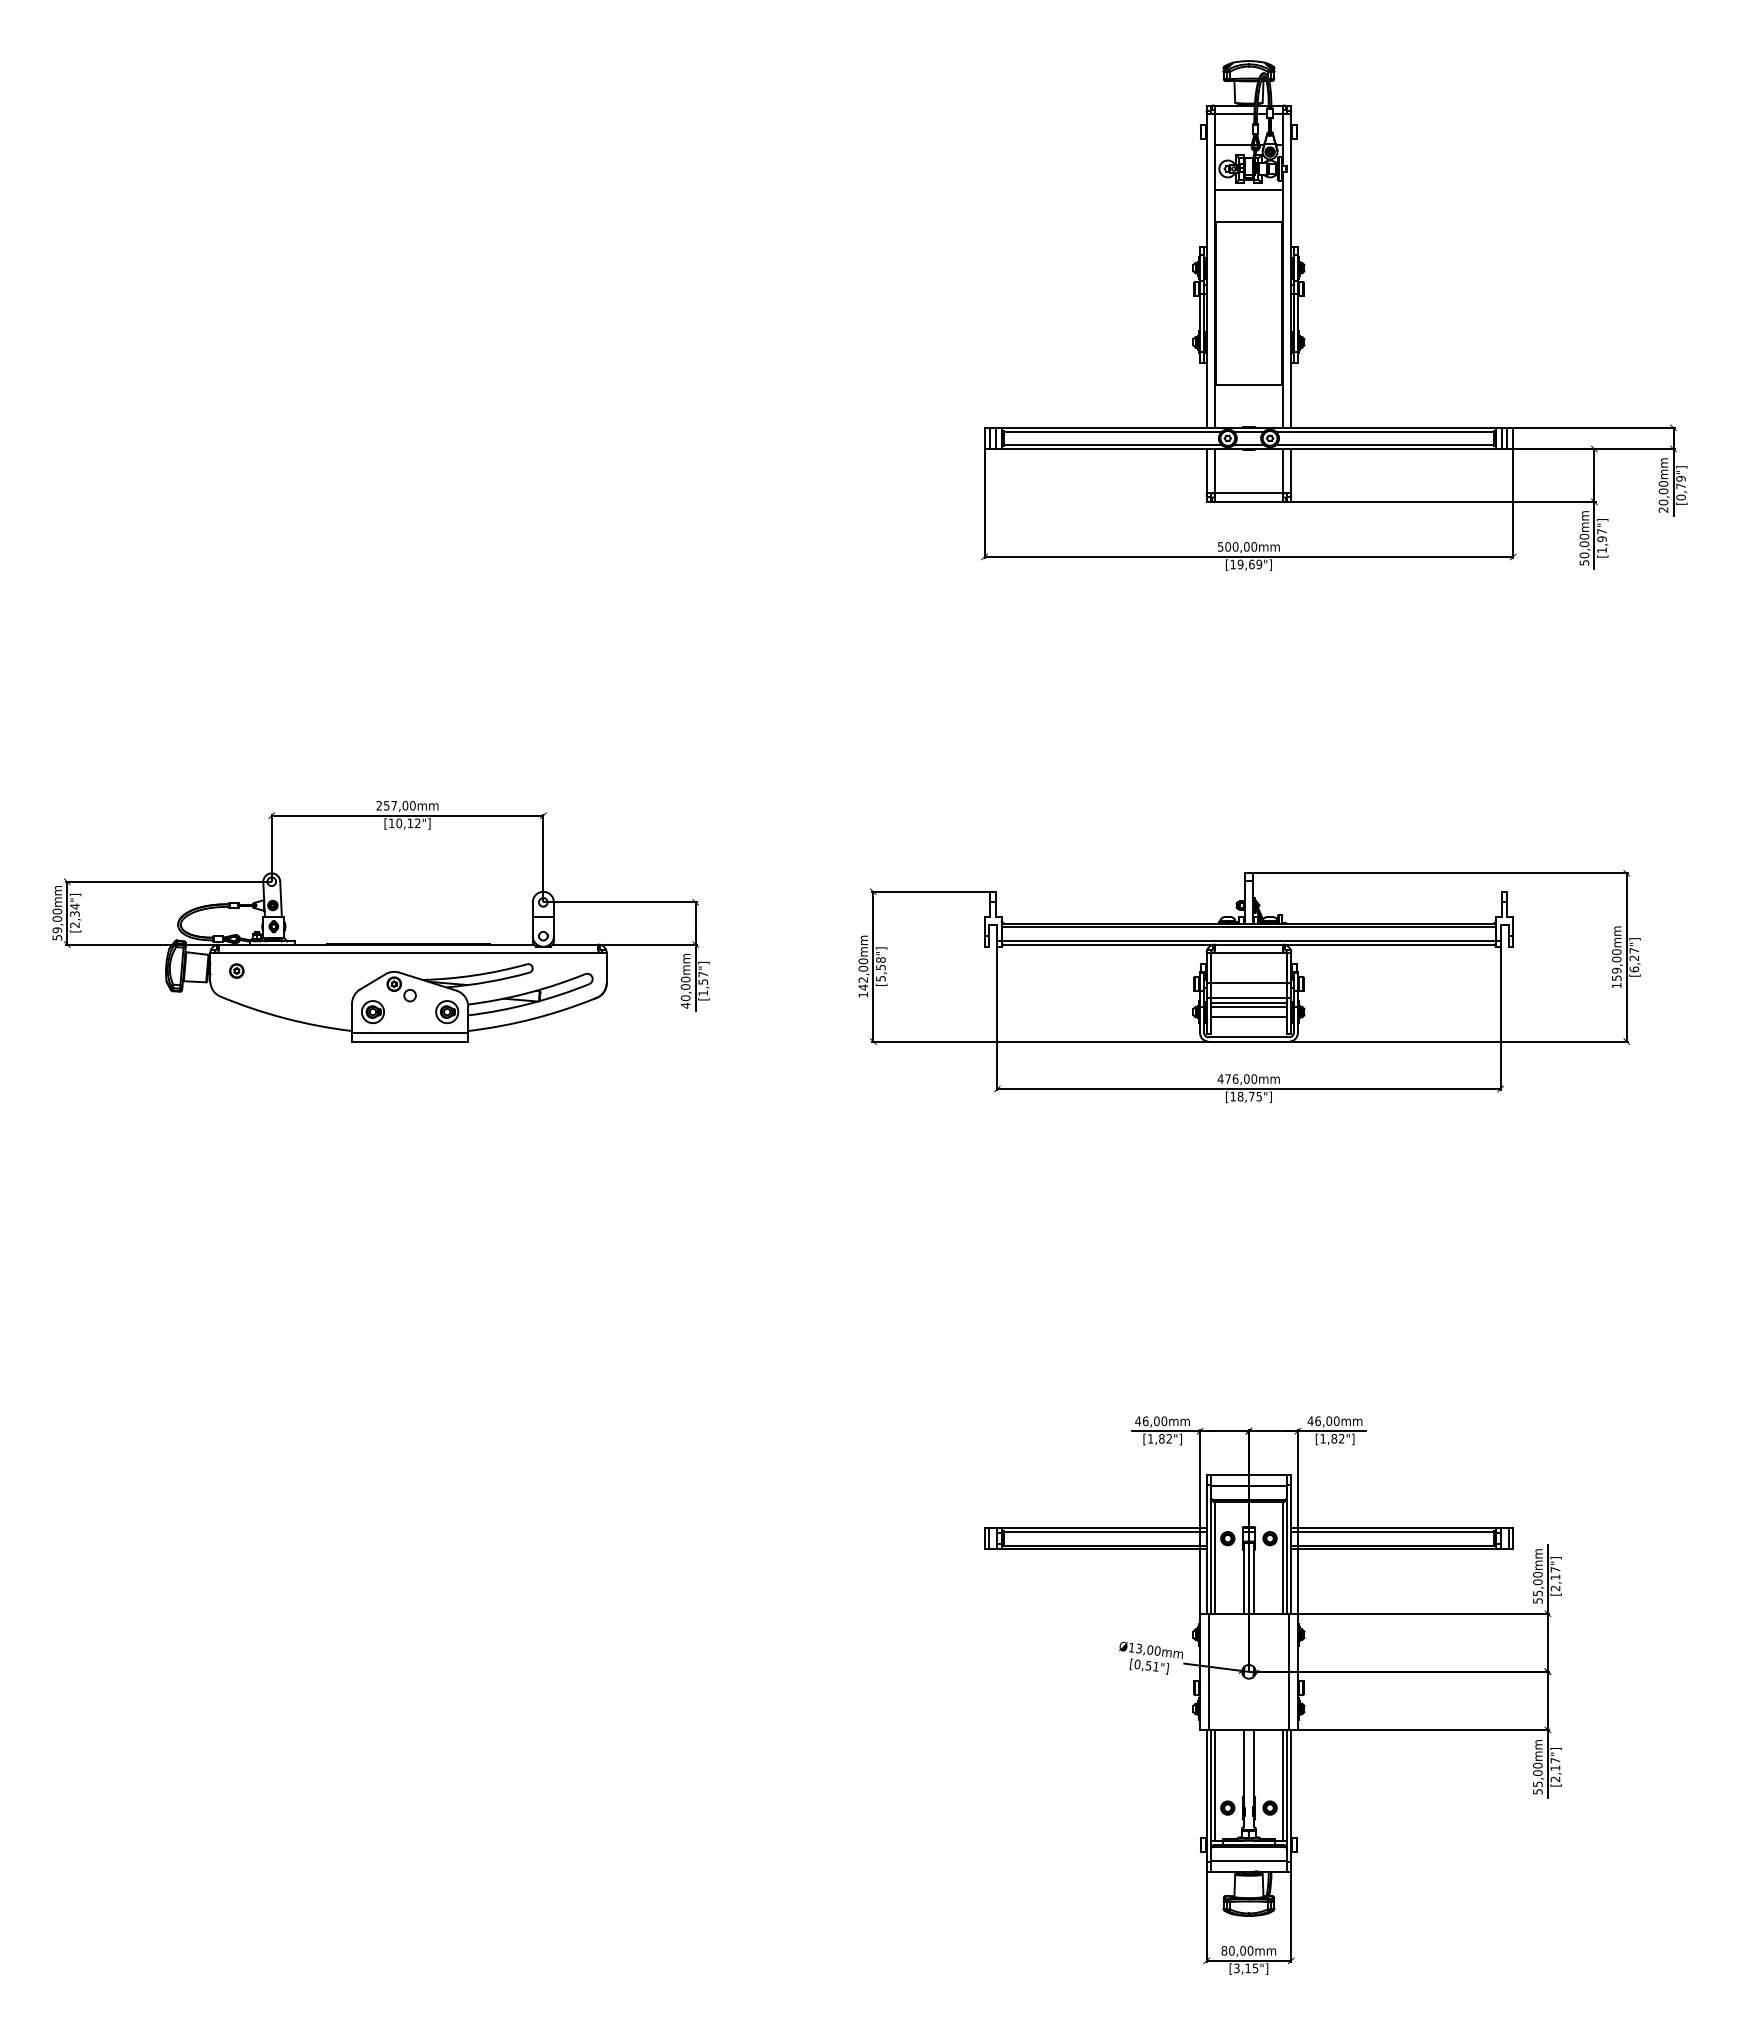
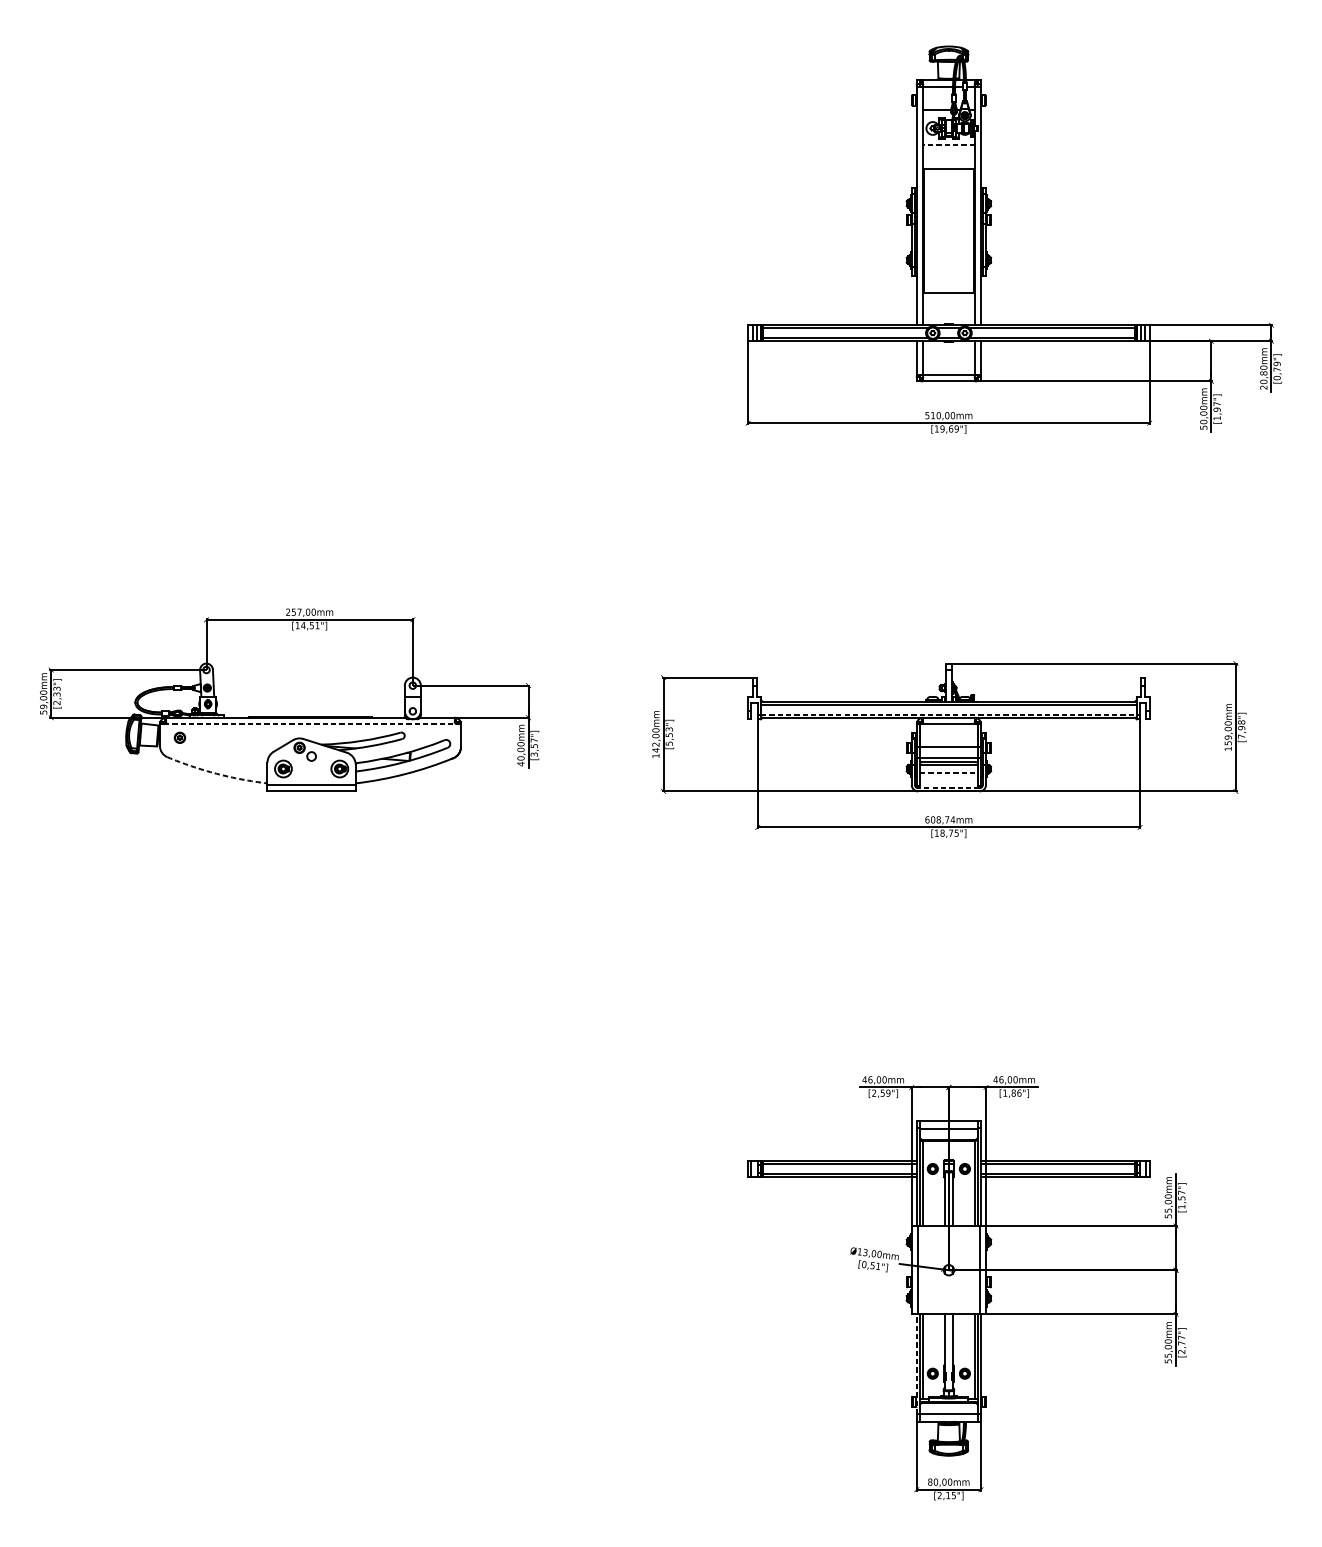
line: (1248, 190) -> (948, 144), solid -> dashed
text: (1663, 491) -> (1263, 373), 20,00mm -> 20,80mm
text: (1228, 546) -> (933, 415), 500,00mm -> 510,00mm
text: (408, 823) -> (310, 625), [10,12"] -> [14,51"]
text: (74, 906) -> (56, 688), [2,34"] -> [2,33"]
line: (1249, 940) -> (949, 714), solid -> dashed
line: (408, 953) -> (310, 724), solid -> dashed
text: (880, 959) -> (668, 729), [5,58"] -> [5,53"]
text: (1634, 960) -> (1241, 729), [6,27"] -> [7,98"]
text: (703, 992) -> (534, 754), [1,57"] -> [3,57"]
line: (1249, 1017) -> (949, 773), solid -> dashed
arc: (284, 1018) -> (216, 773), solid -> dashed
line: (1248, 1037) -> (948, 788), solid -> dashed
text: (1237, 1078) -> (940, 819), 476,00mm -> 608,74mm
text: (1160, 1438) -> (881, 1092), [1,82"] -> [2,59"]
text: (1341, 1438) -> (1019, 1092), [1,82"] -> [1,86"]
text: (1555, 1582) -> (1181, 1202), [2,17"] -> [1,57"]
text: (1555, 1767) -> (1181, 1342), [2,17"] -> [2,77"]
line: (1206, 1795) -> (916, 1364), solid -> dashed
text: (1236, 1968) -> (939, 1495), [3,15"] -> [2,15"]

